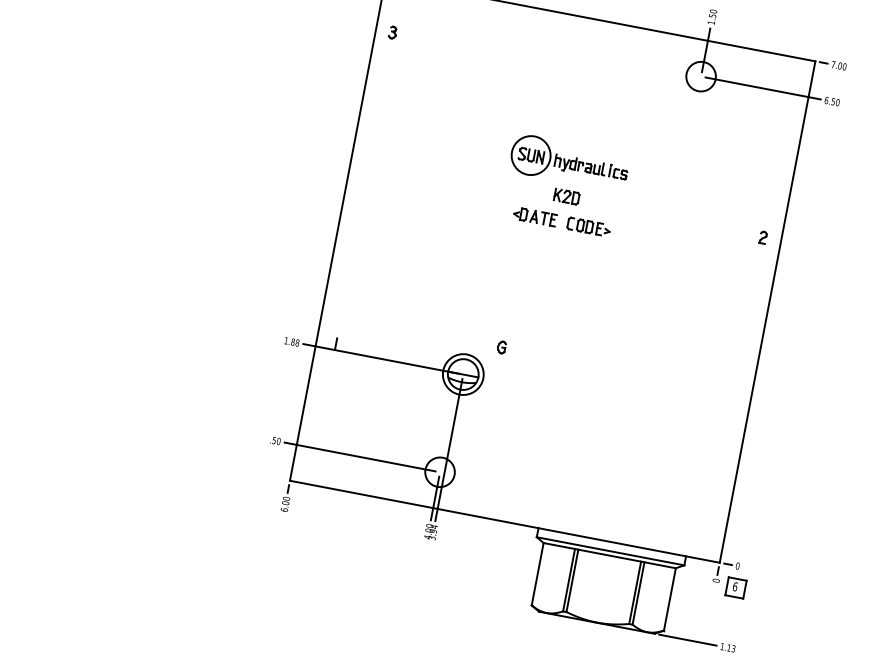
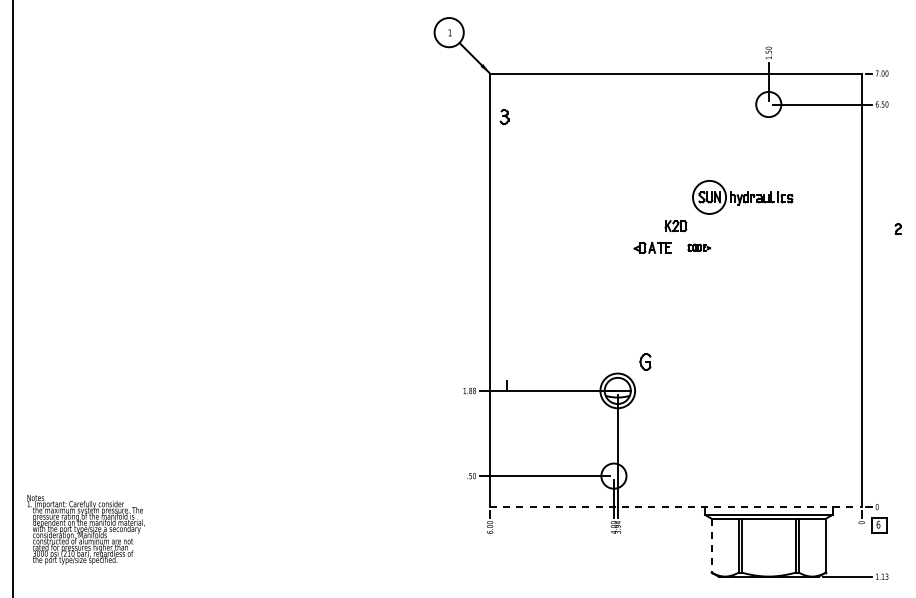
part: (392, 32) -> (504, 116), size x1.4
part: (569, 162) -> (742, 197), moved
part: (589, 226) -> (699, 247), size x0.6
part: (762, 236) -> (897, 228), moved
part: (501, 347) -> (645, 362), size x1.6
line: (504, 522) -> (675, 507), solid -> dashed
line: (537, 574) -> (711, 545), solid -> dashed

